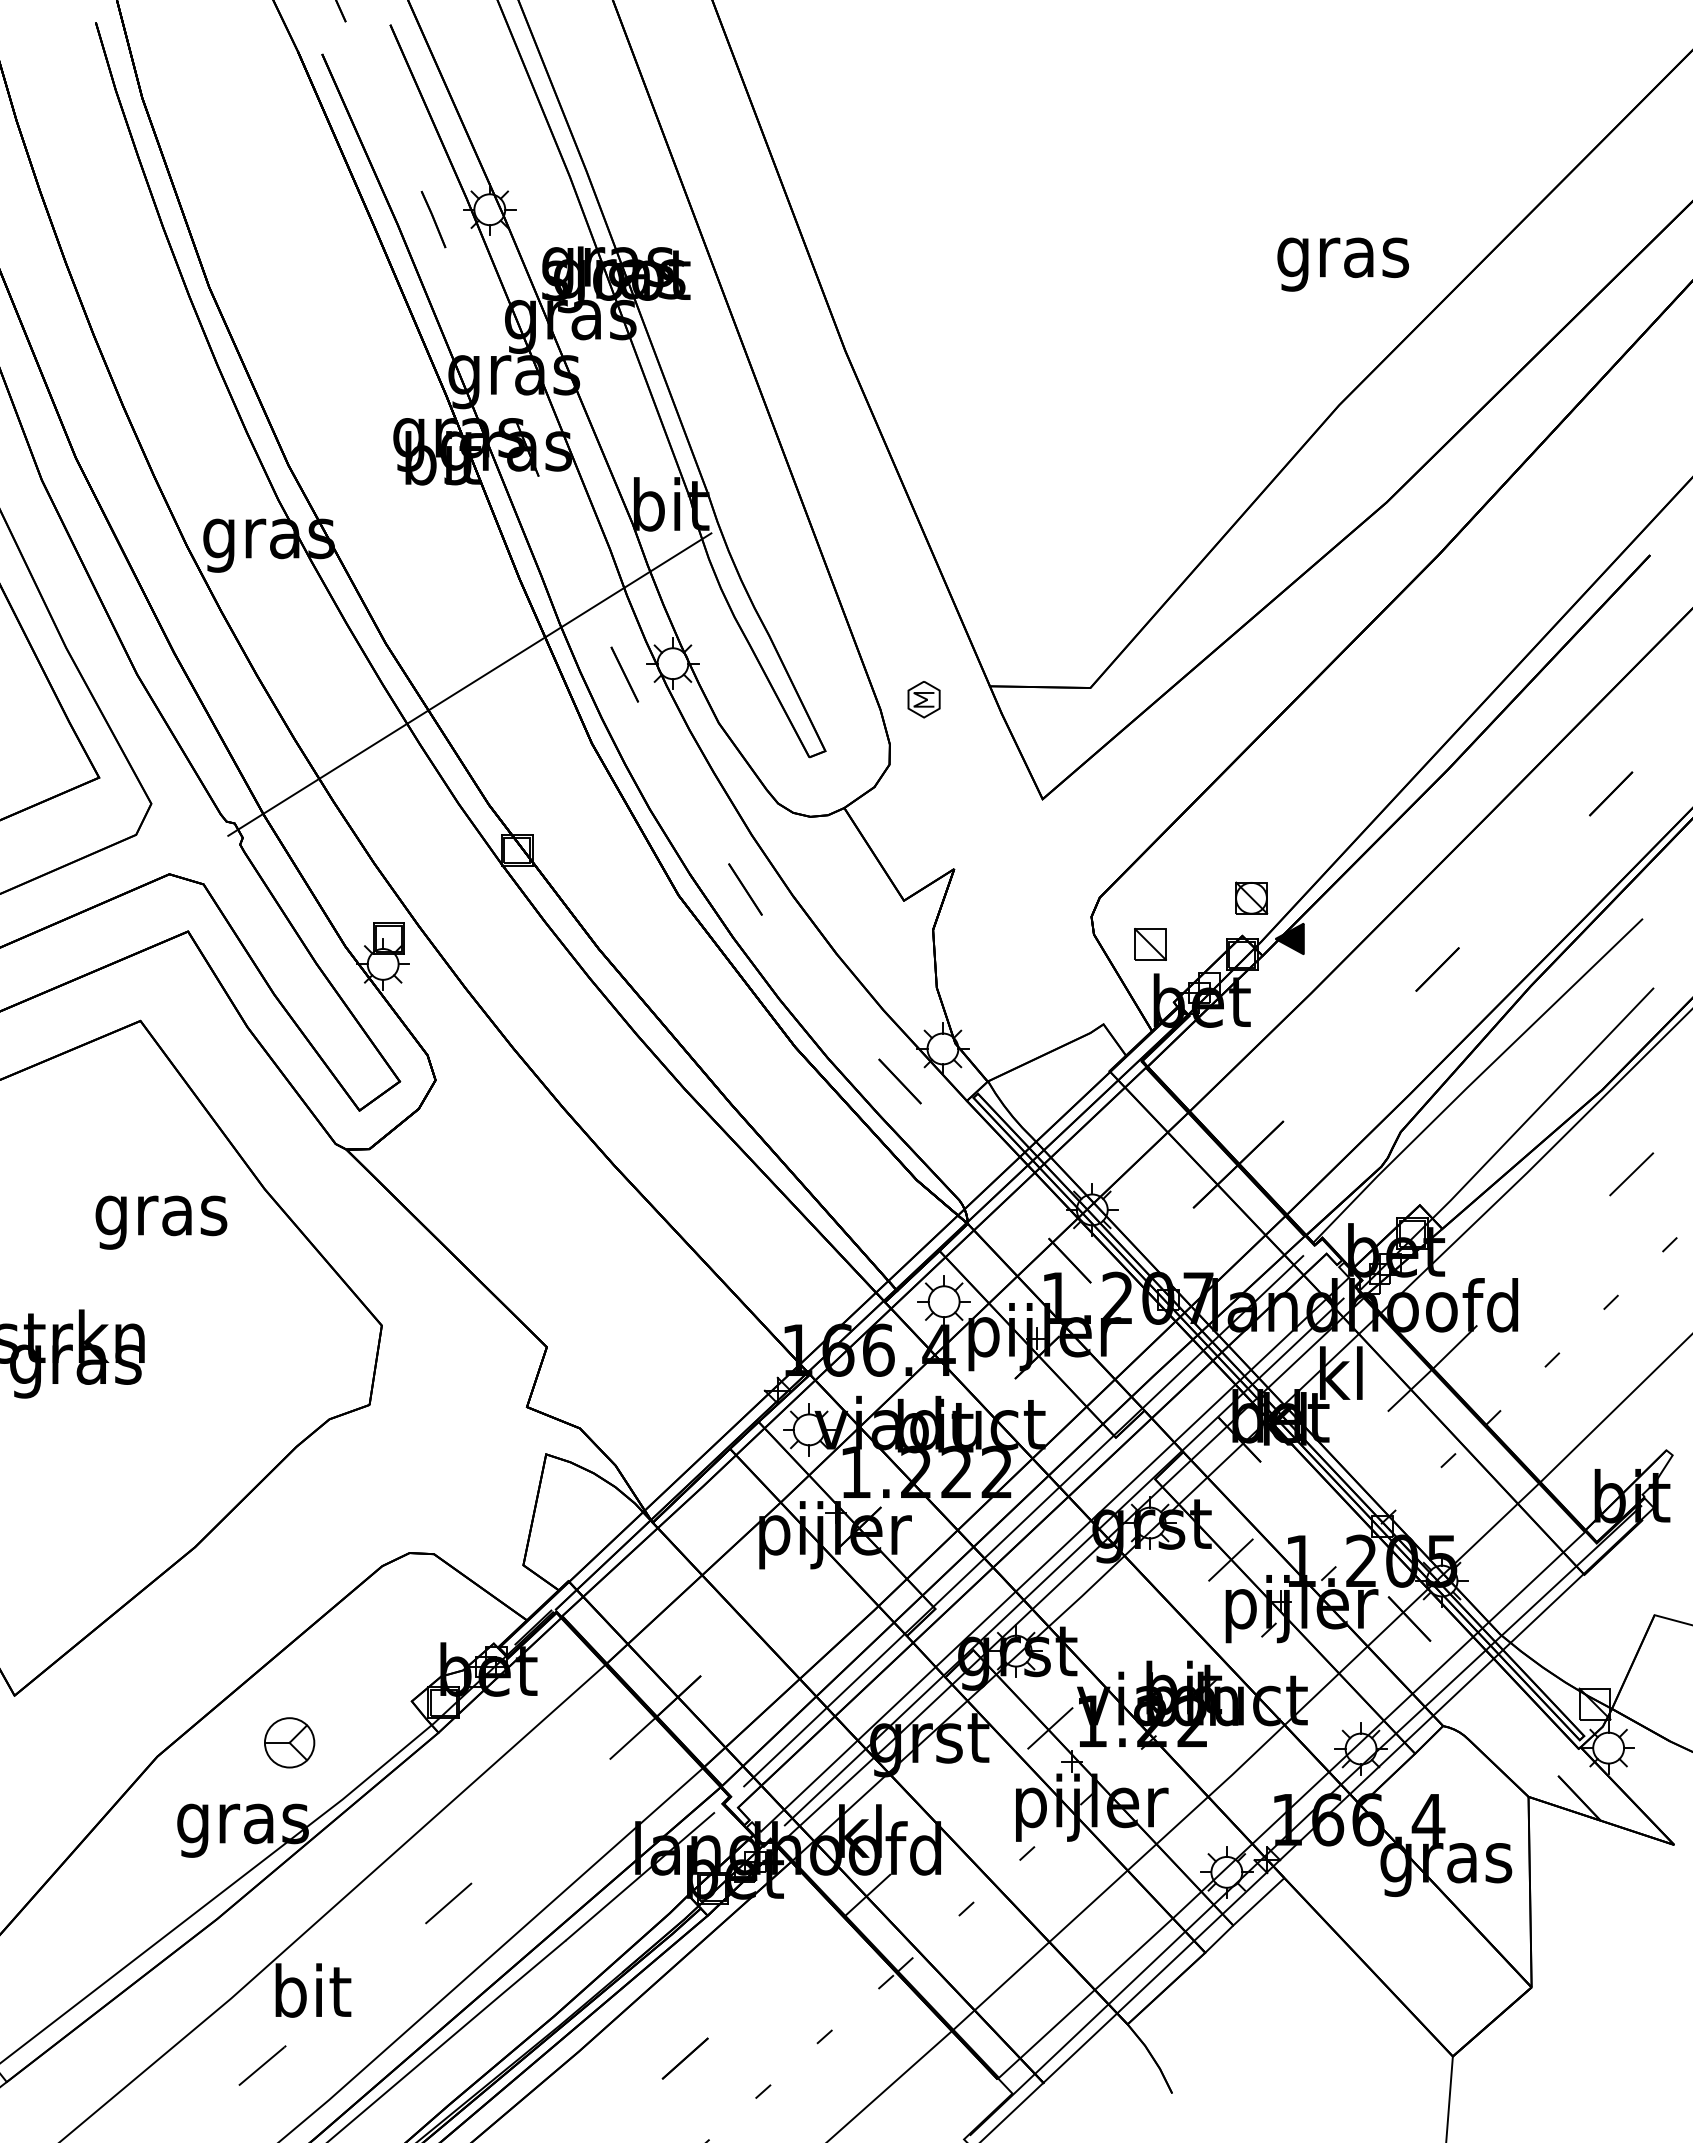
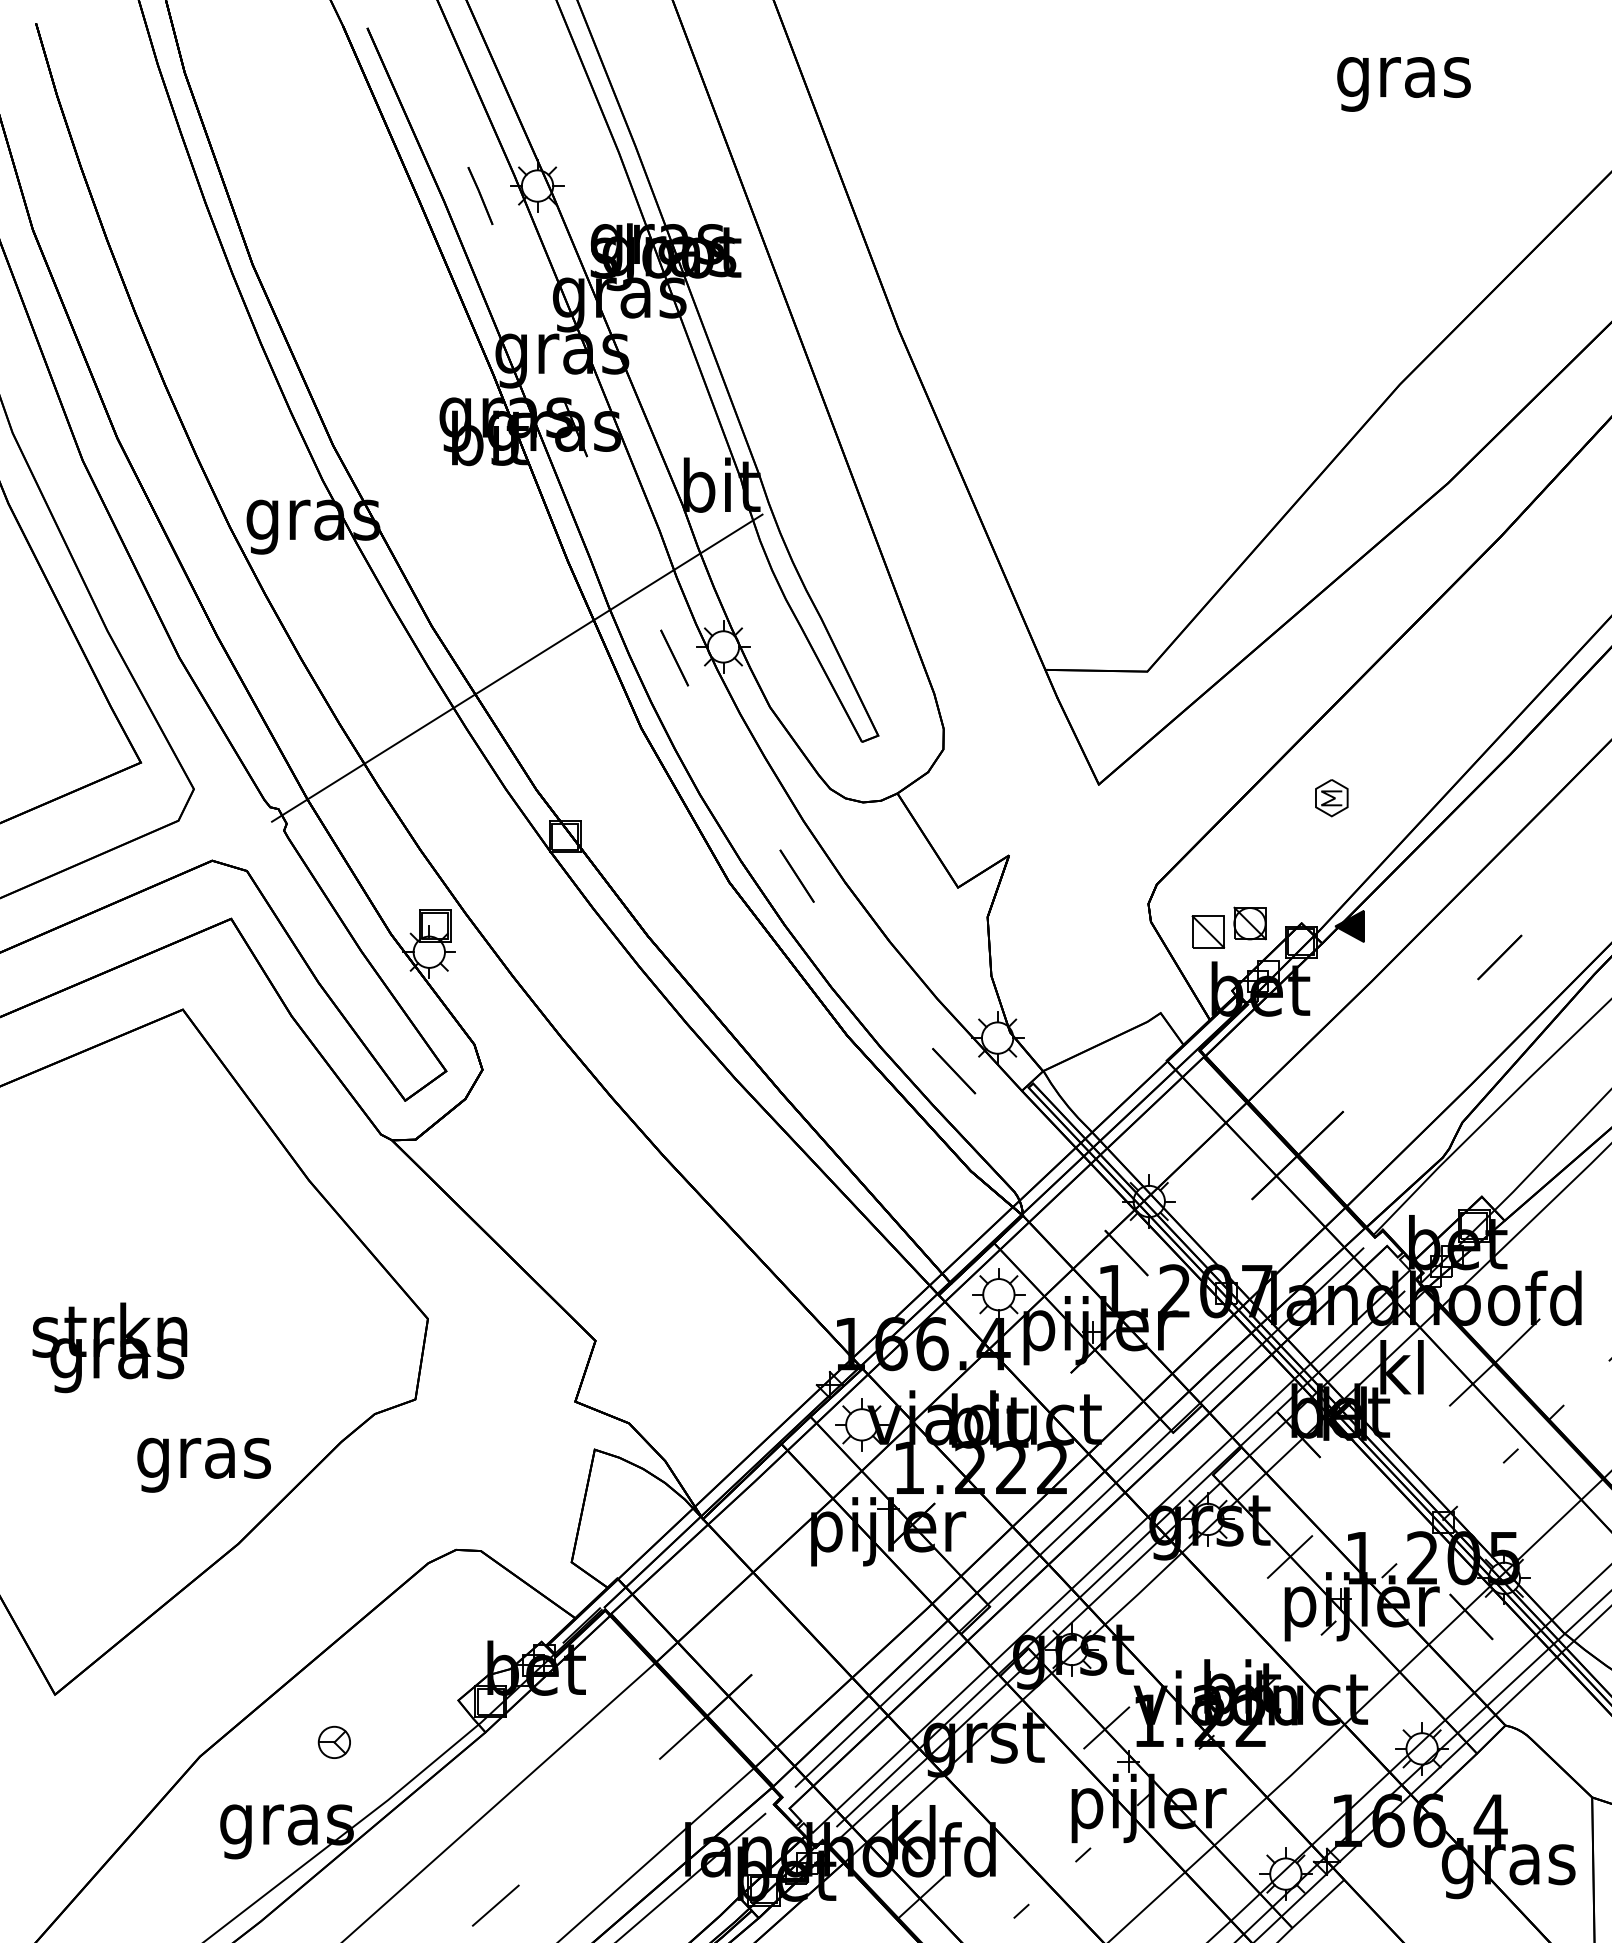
text: (1342, 264) -> (1403, 84), moved
part: (923, 699) -> (1331, 798), moved
part: (1251, 897) -> (1249, 922), moved
text: (161, 1222) -> (204, 1465), moved
part: (289, 1742) -> (334, 1742), size x0.62

